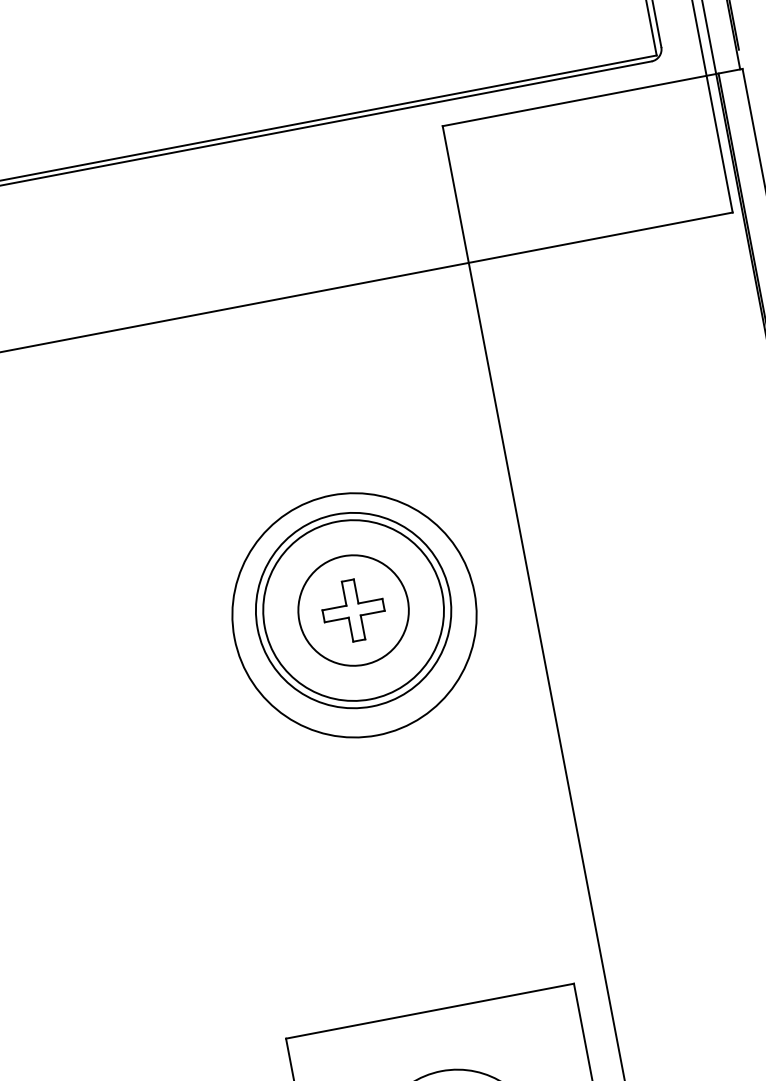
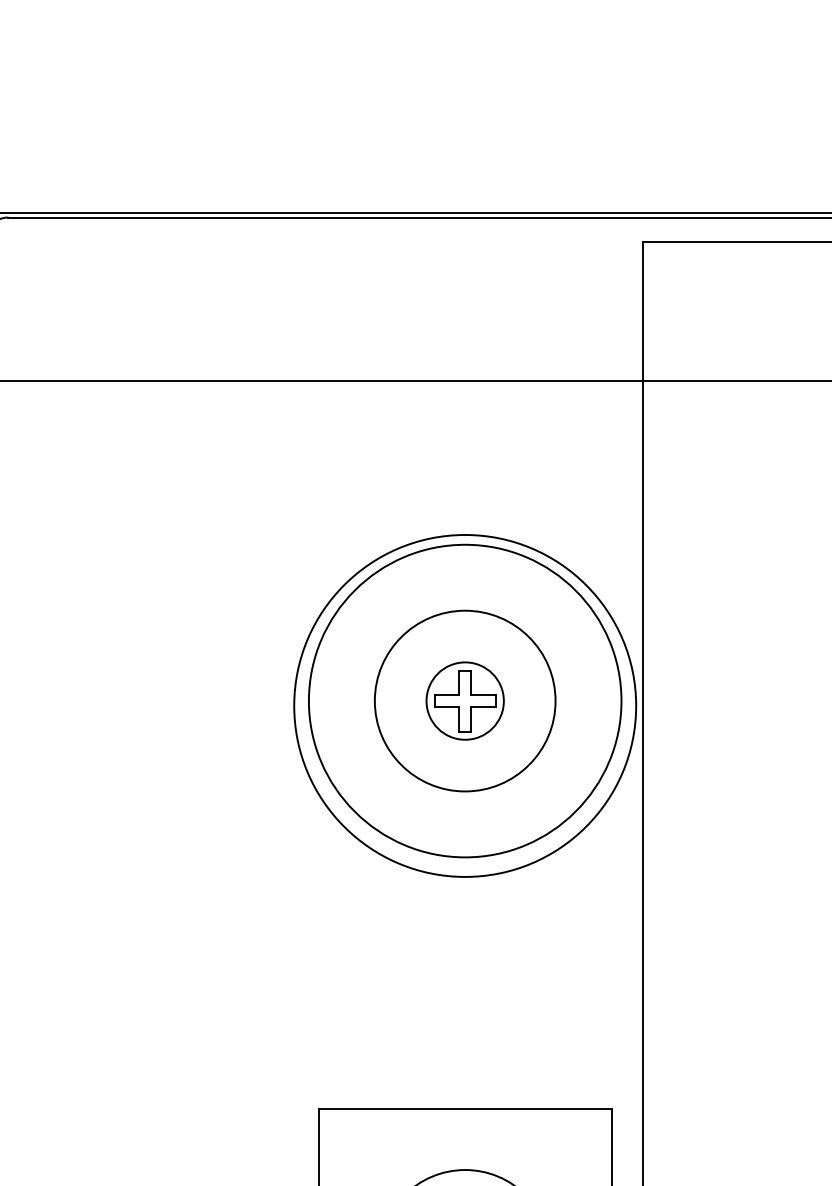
circle: (352, 610) -> (464, 700), size x0.7
circle: (352, 610) -> (464, 700), size x1.6
circle: (354, 614) -> (465, 705), size x1.4

